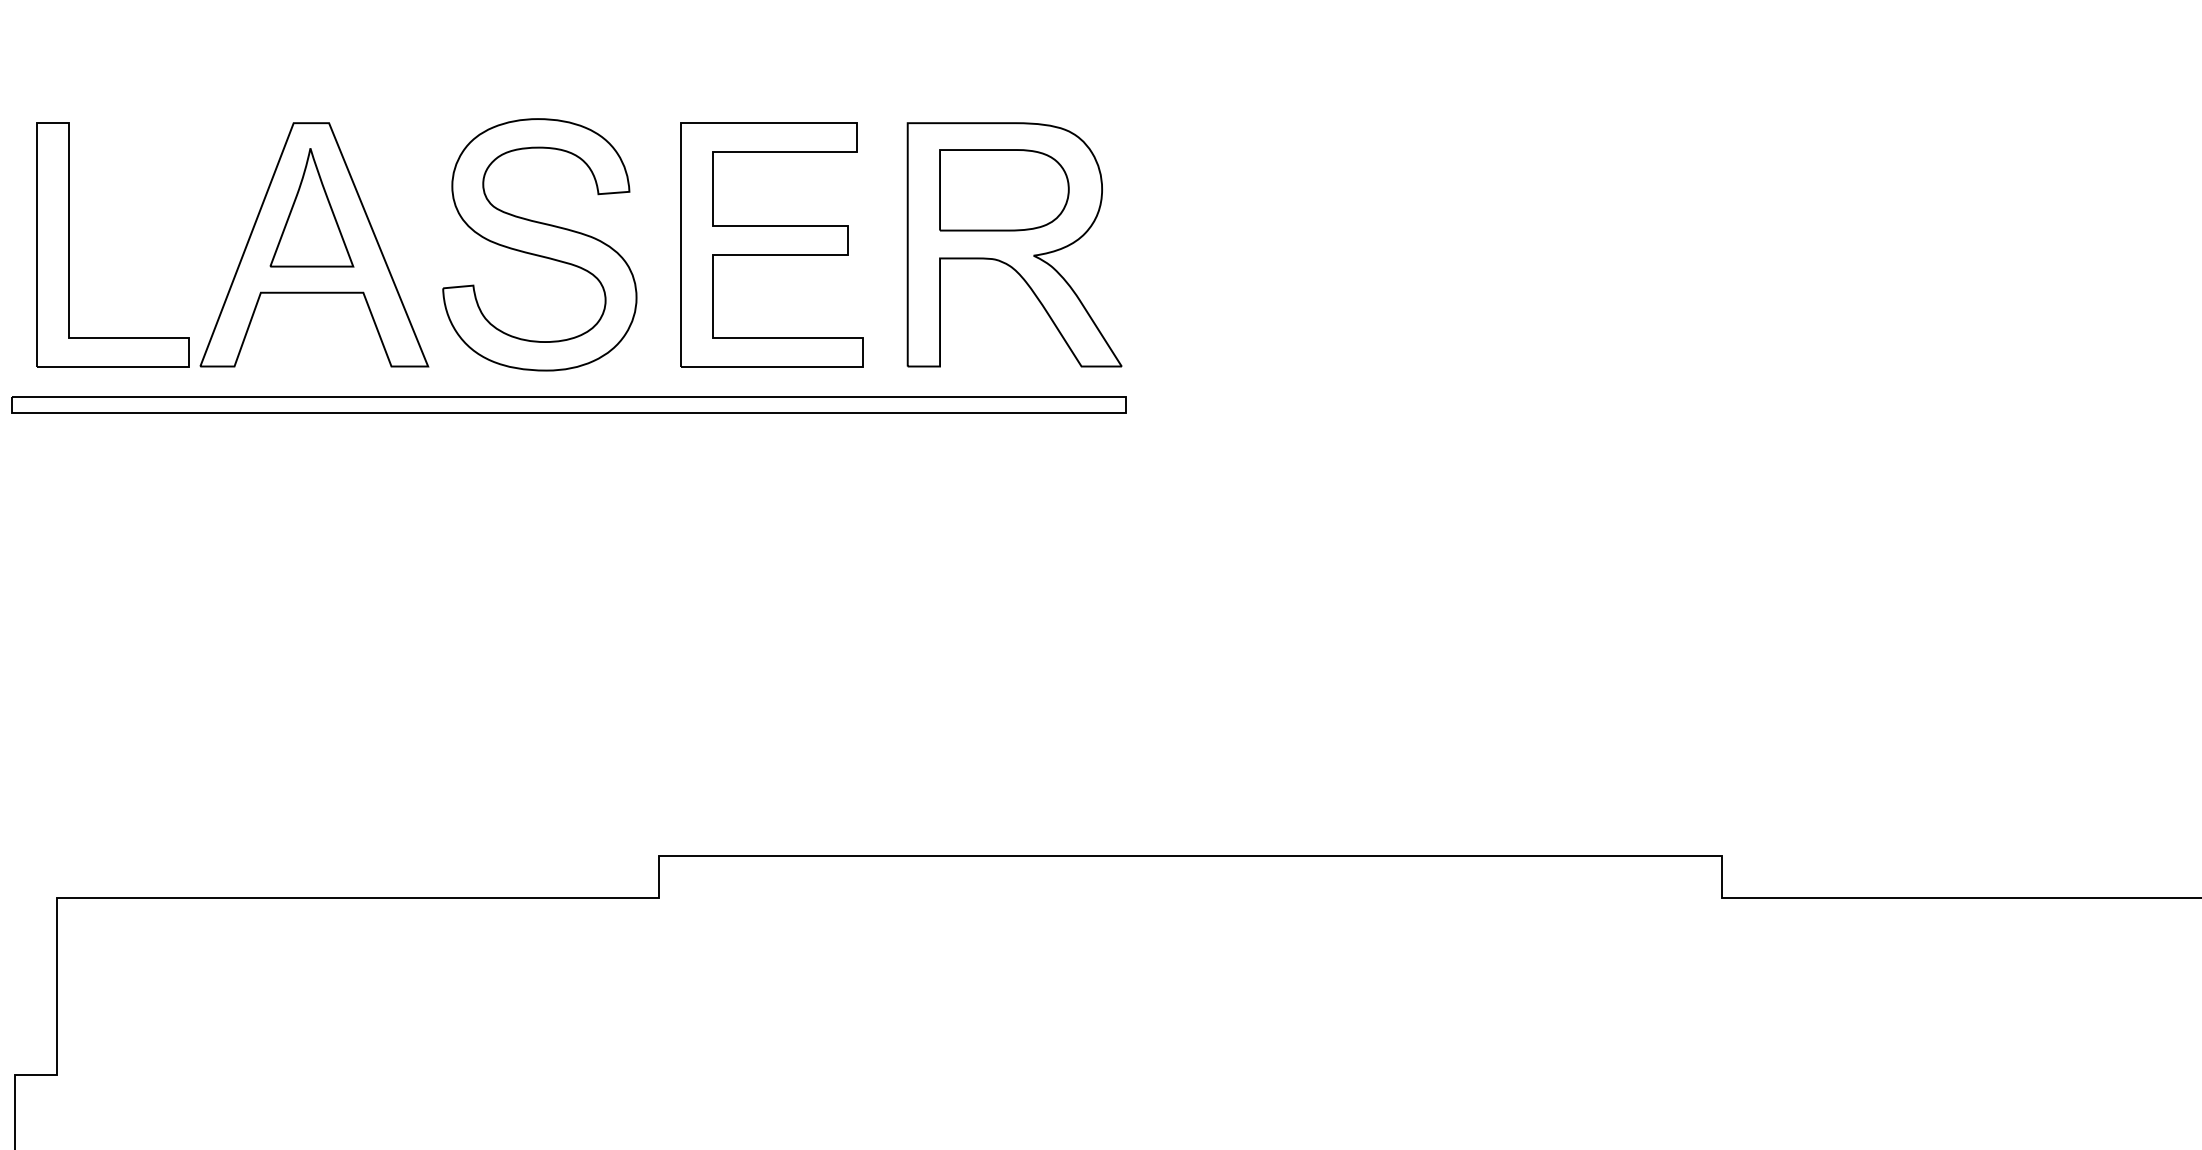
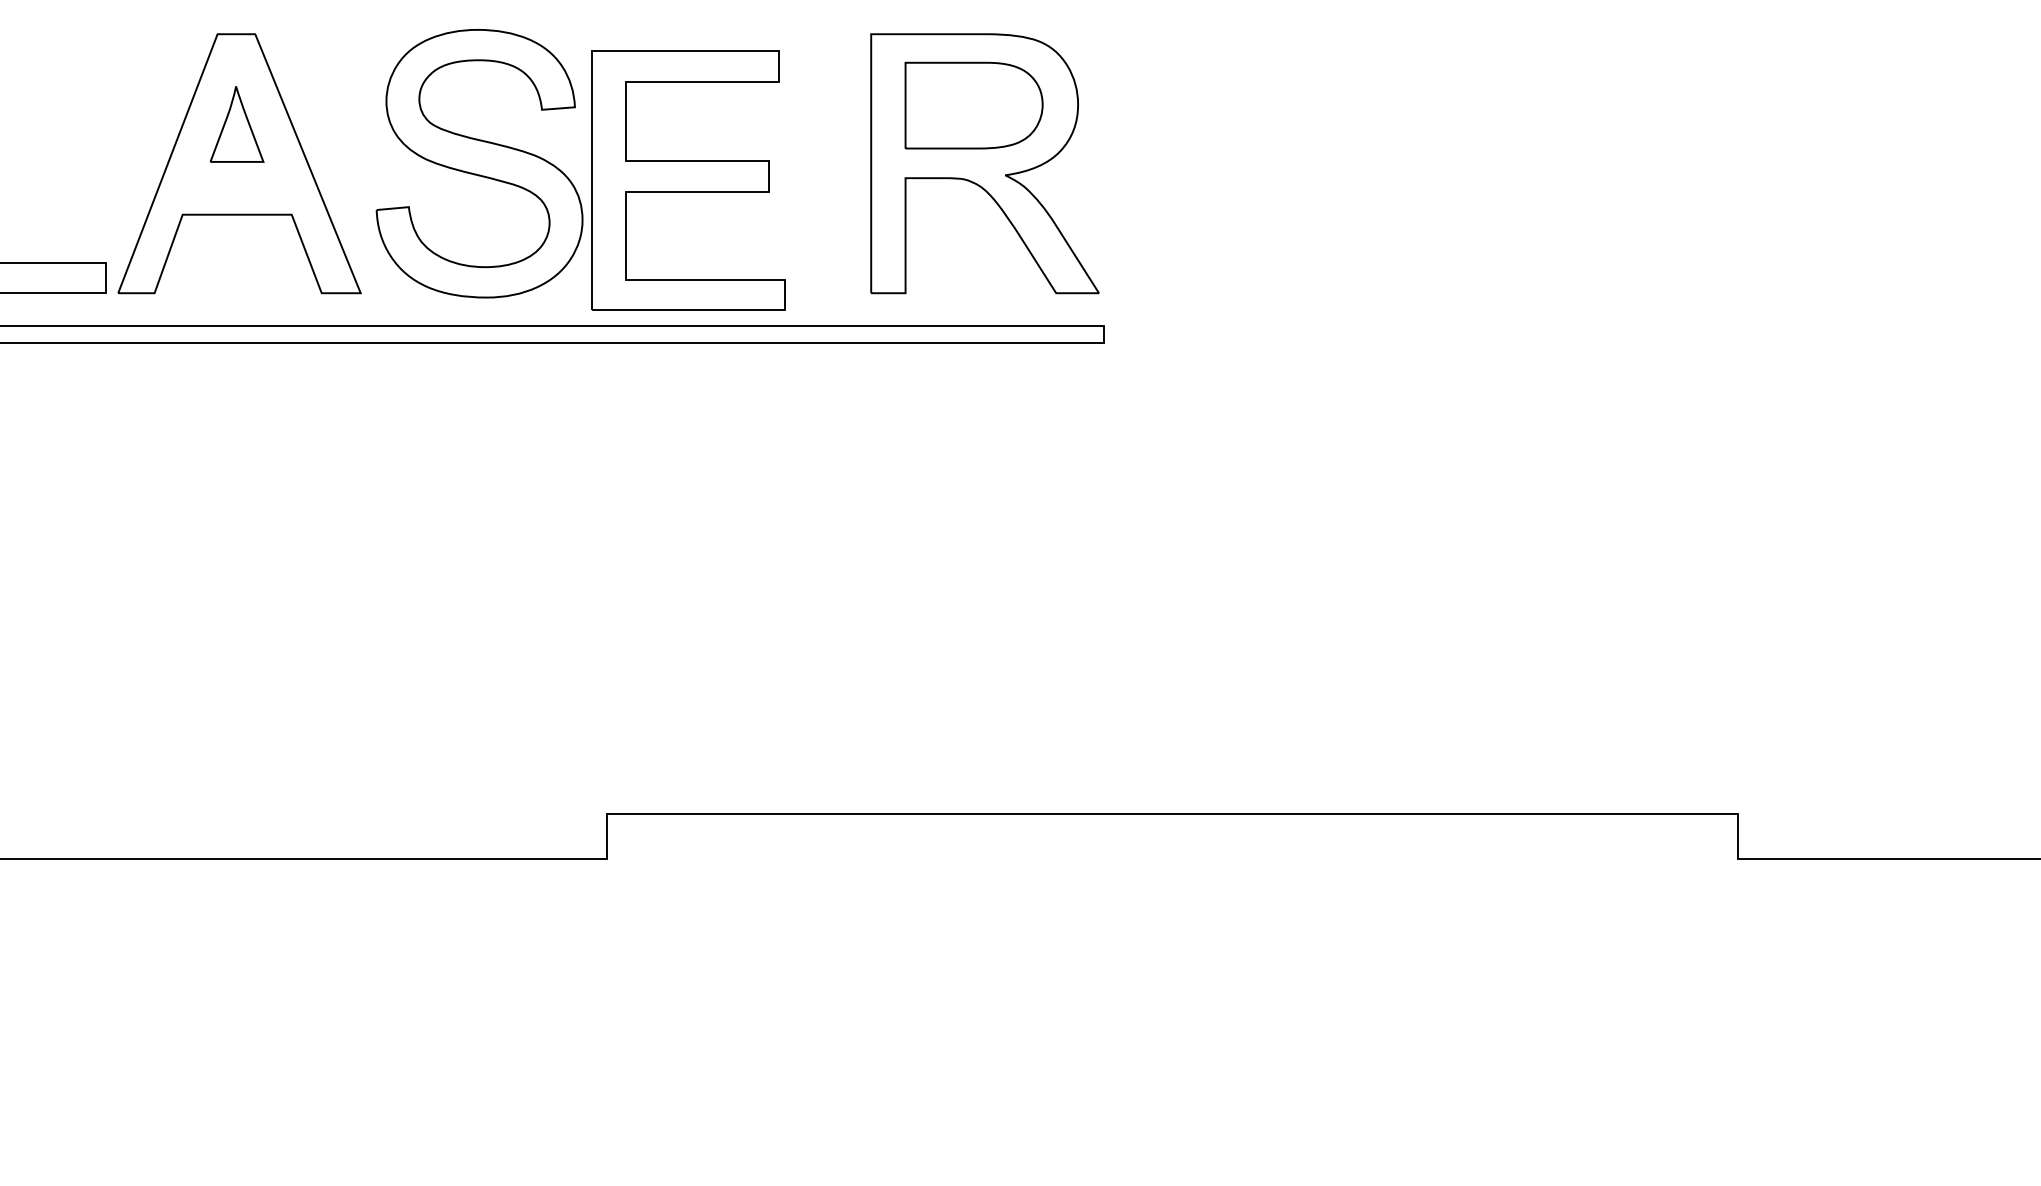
part: (311, 207) -> (236, 123), size x0.6
part: (771, 244) -> (687, 180), moved

